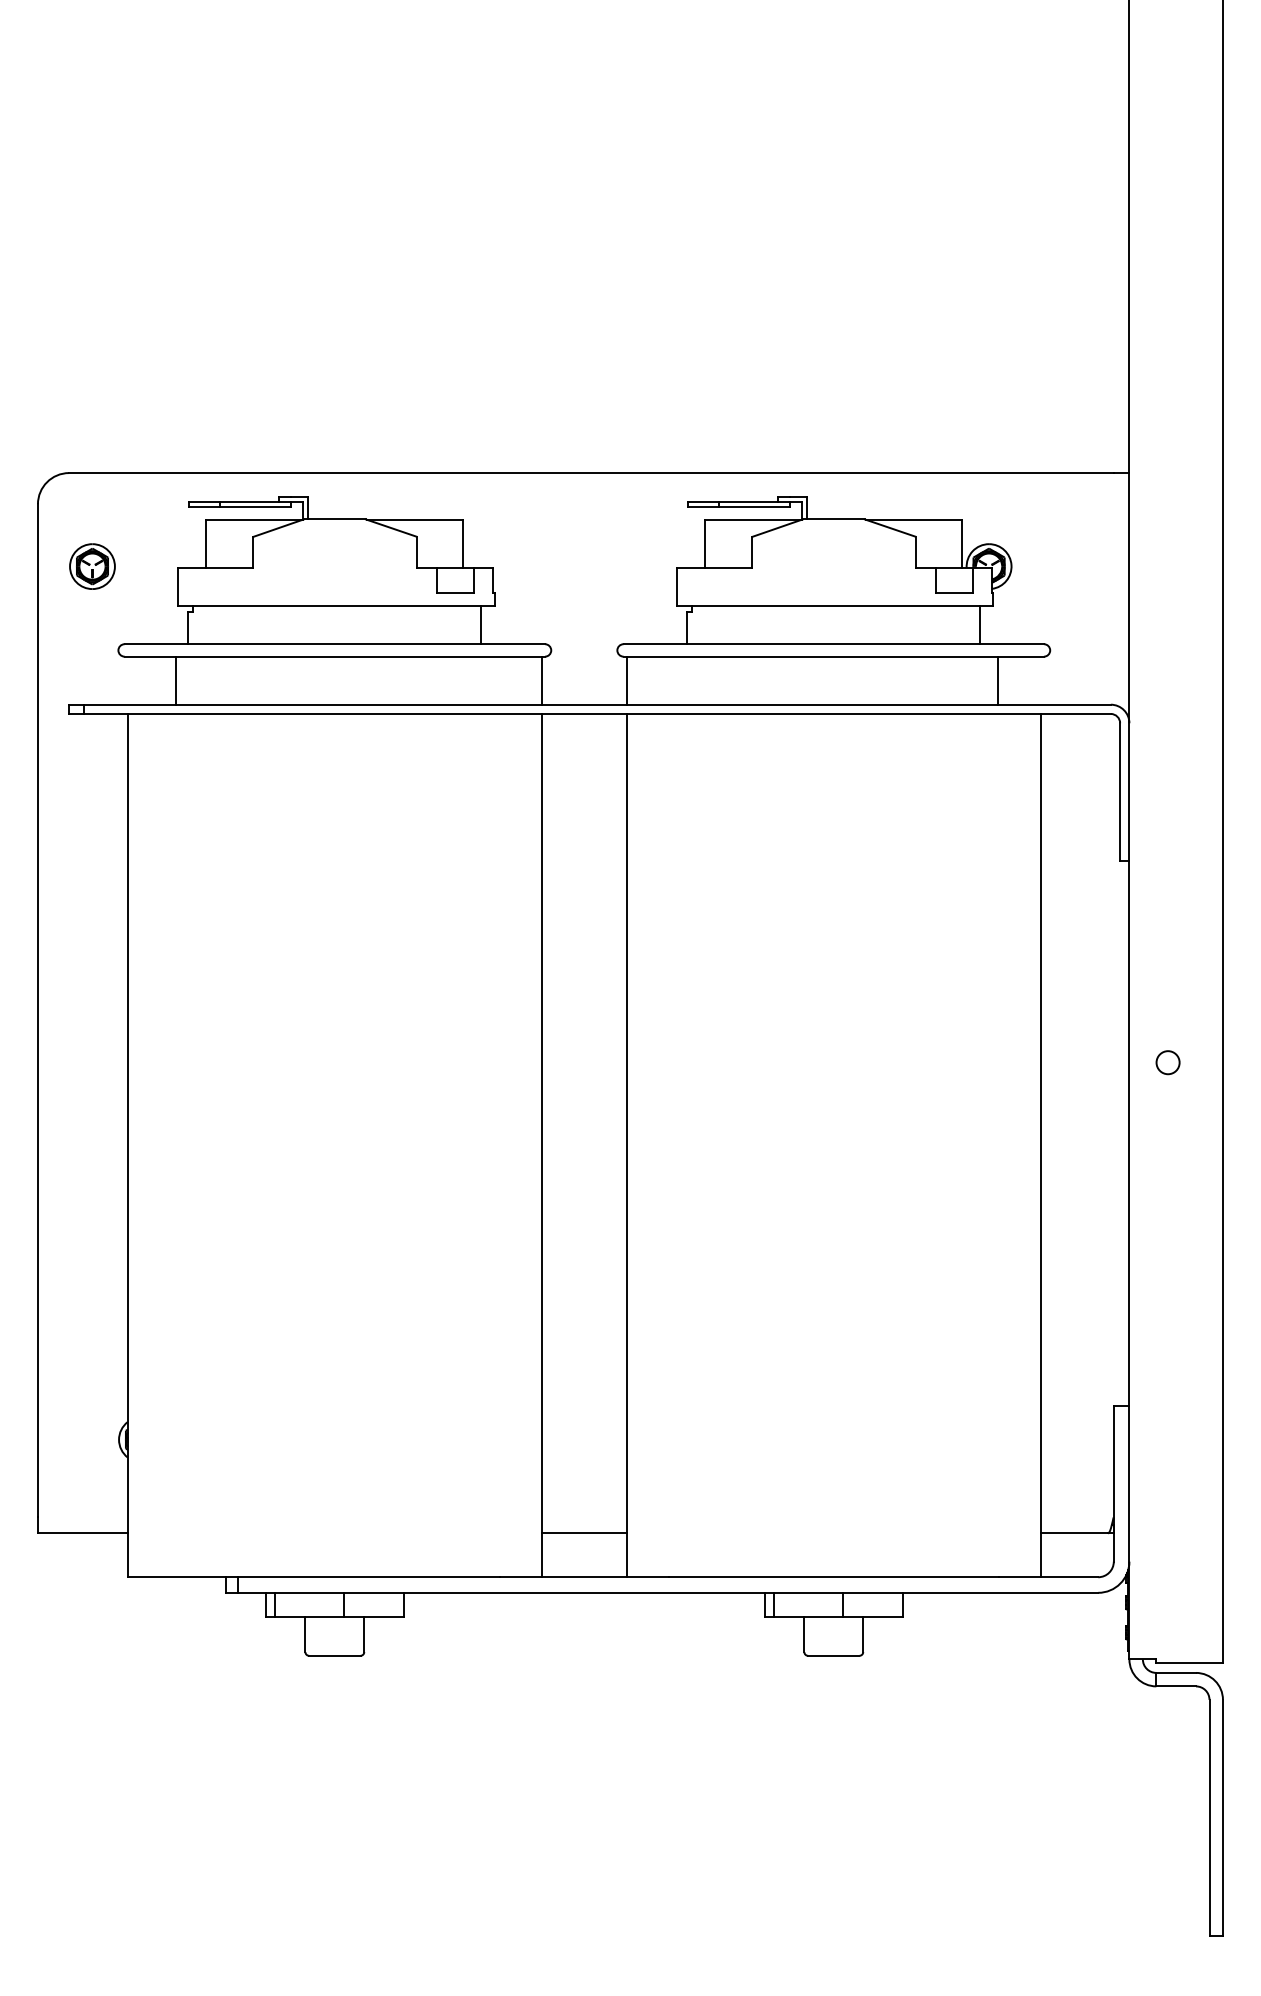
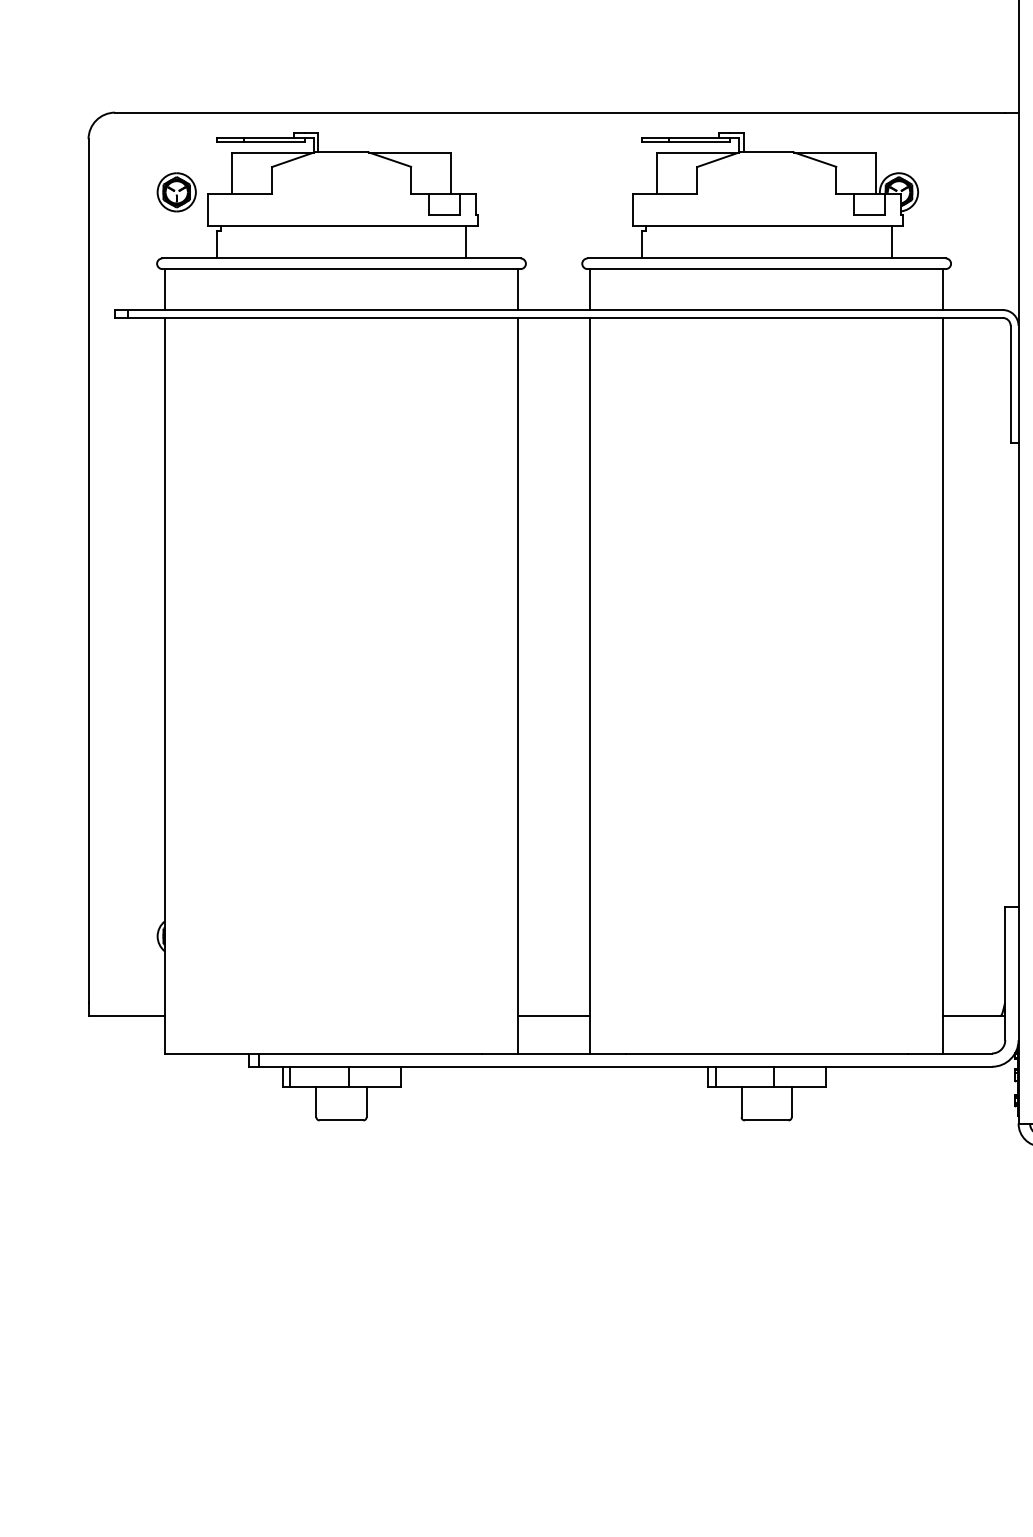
part: (92, 566) -> (176, 192), moved
line: (175, 680) -> (164, 289), moved
line: (997, 680) -> (942, 289), moved

